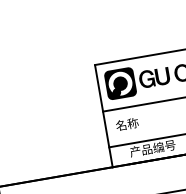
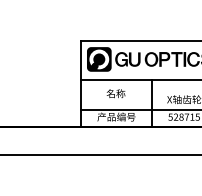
text: (126, 124) -> (115, 93), moved

